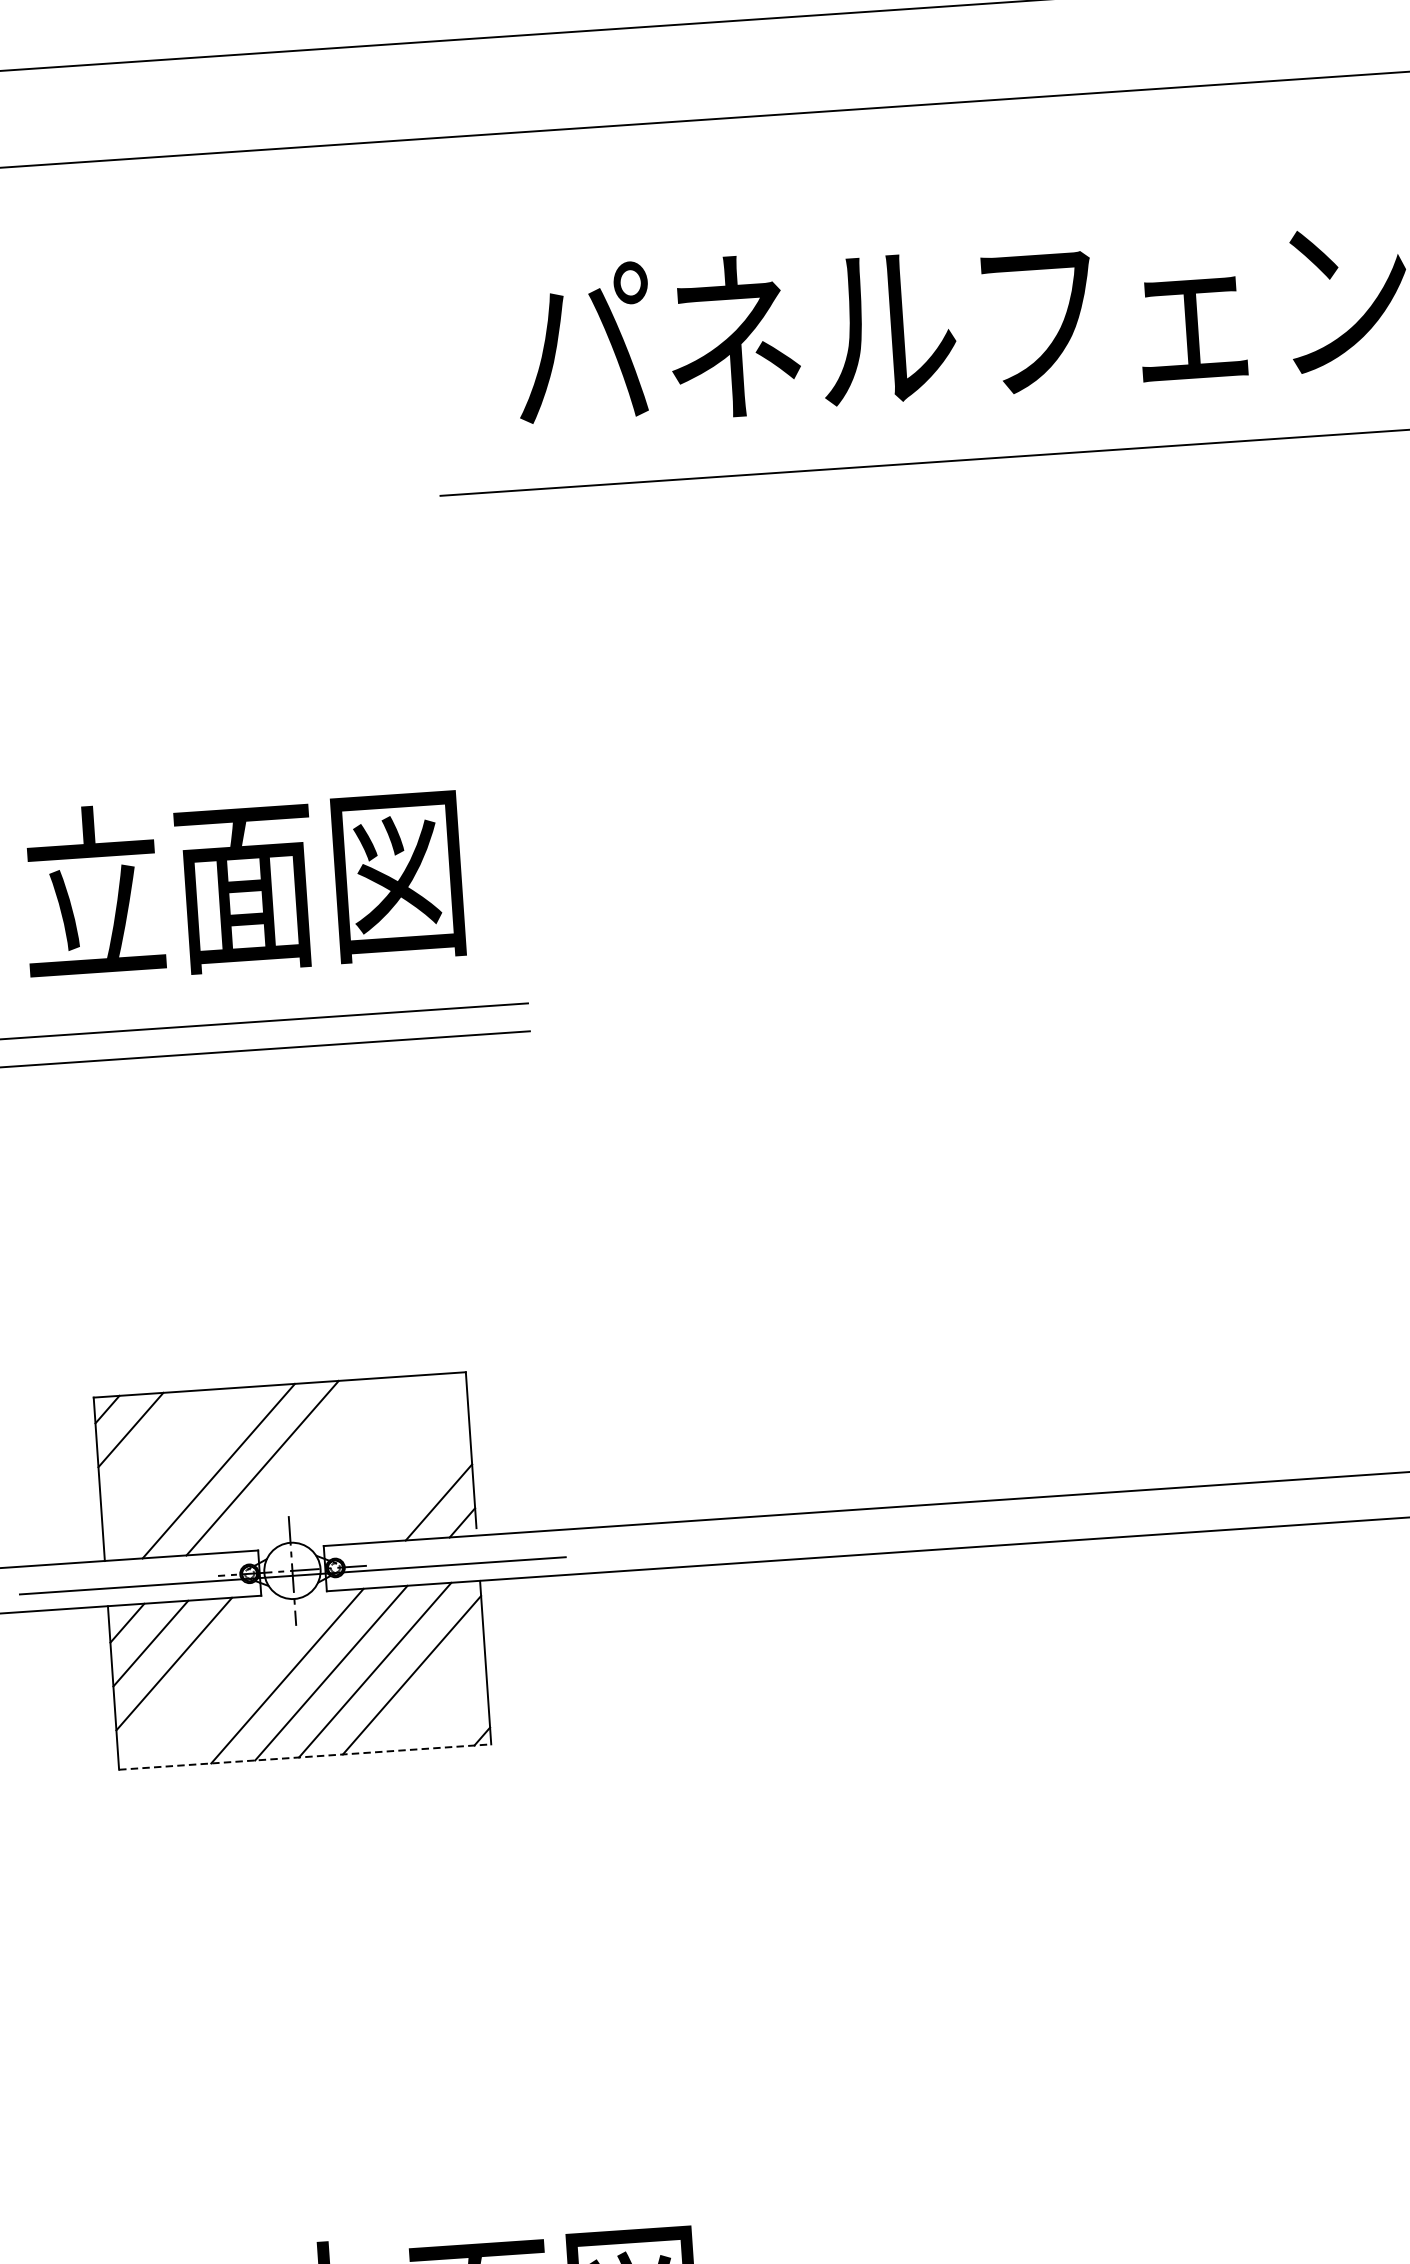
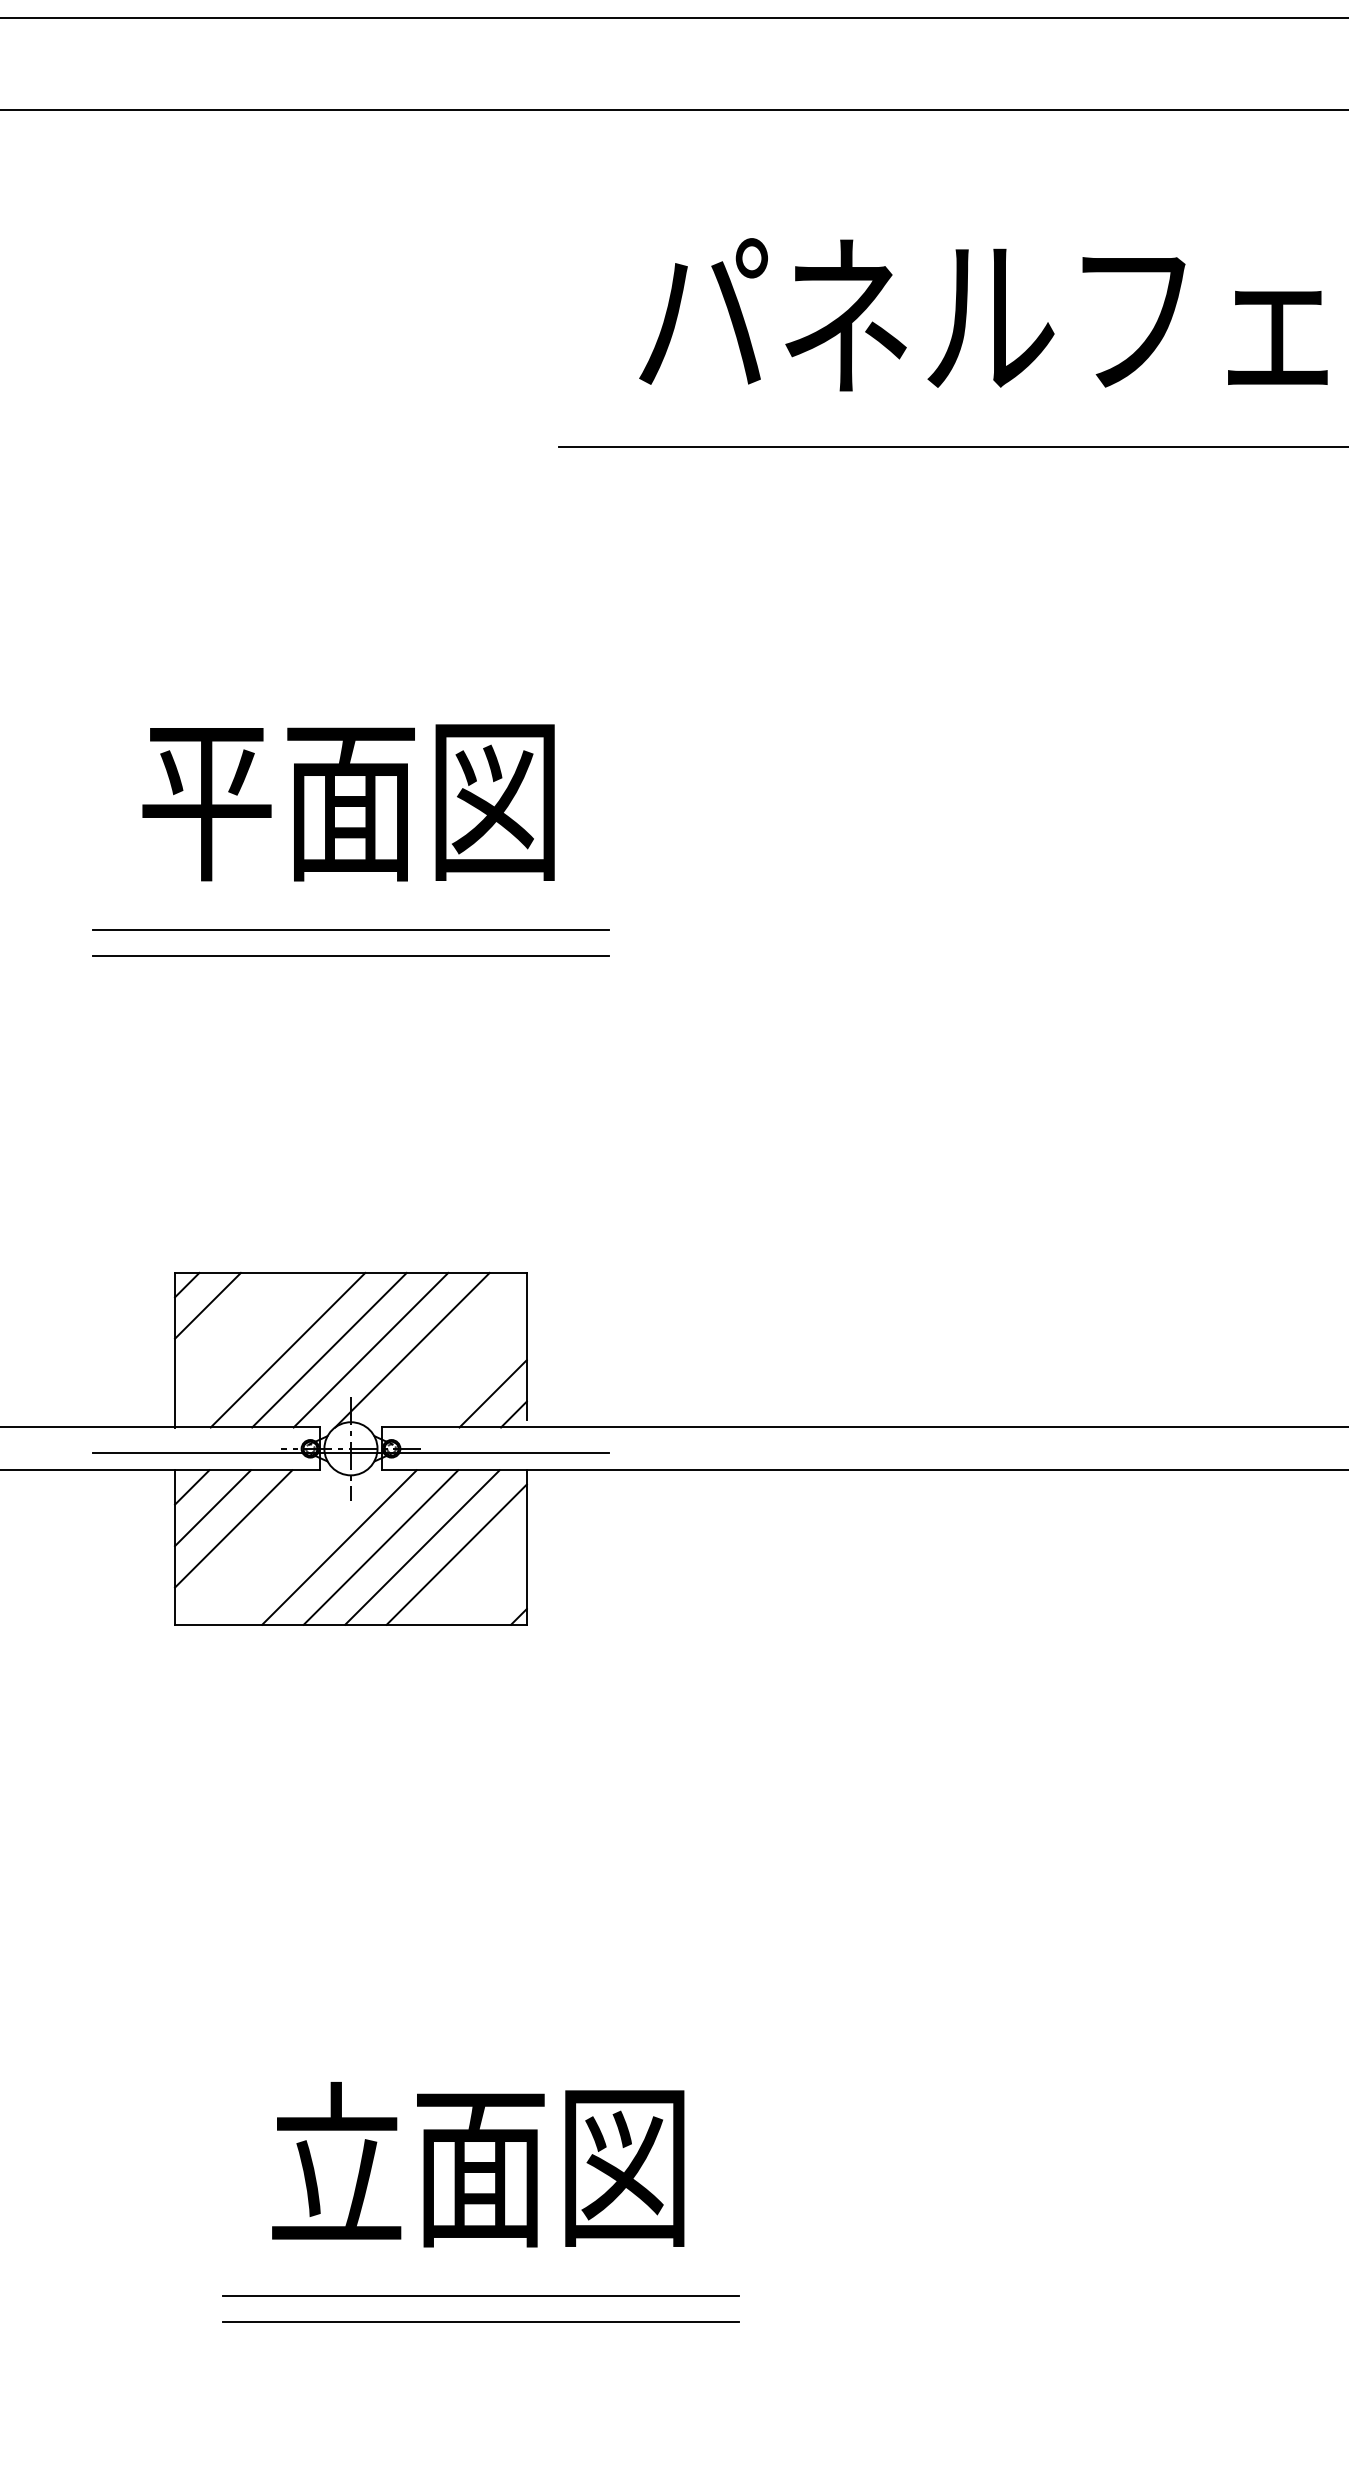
text: (92, 893) -> (206, 798), 立面図 -> 平面図
line: (350, 1461) -> (412, 1349), added
line: (305, 1464) -> (370, 1349), added
line: (304, 1756) -> (350, 1624), dashed -> solid

